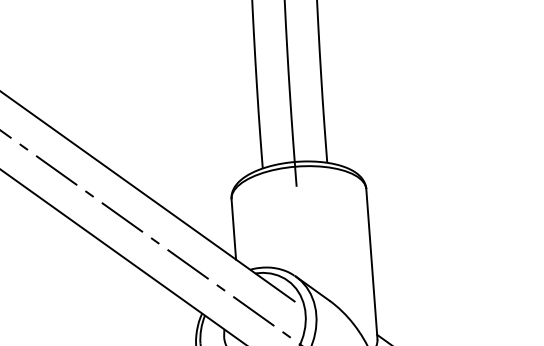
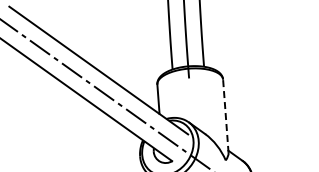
line: (371, 264) -> (225, 116), solid -> dashed

